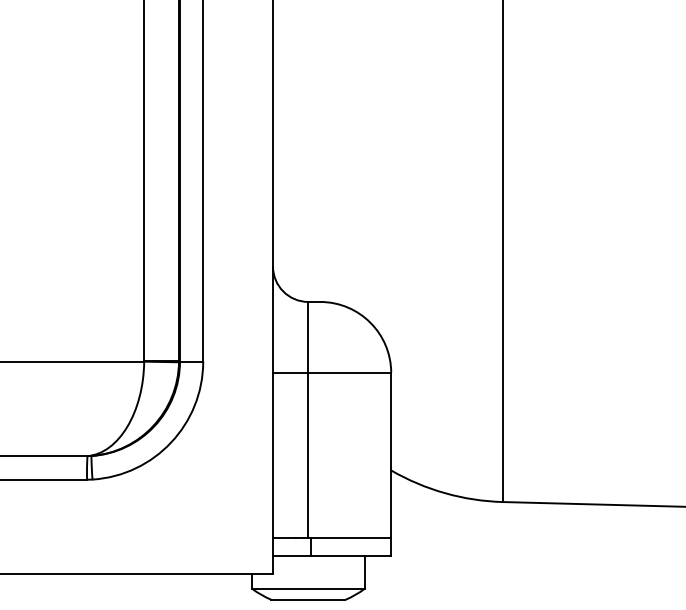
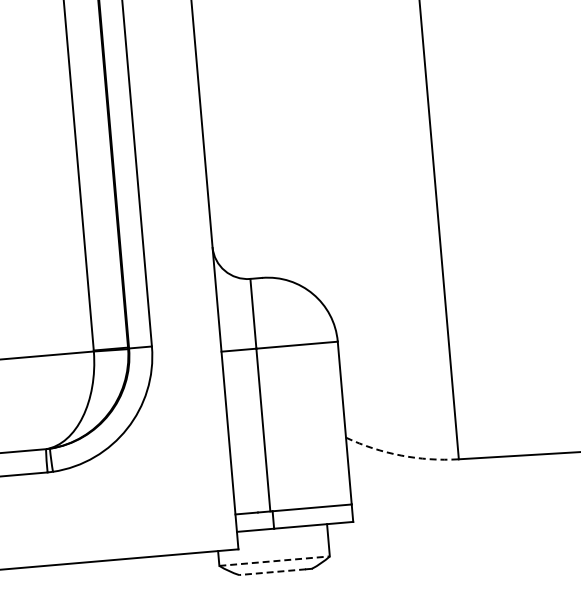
arc: (445, 493) -> (401, 455), solid -> dashed
line: (308, 588) -> (274, 560), solid -> dashed
line: (305, 599) -> (272, 571), solid -> dashed

